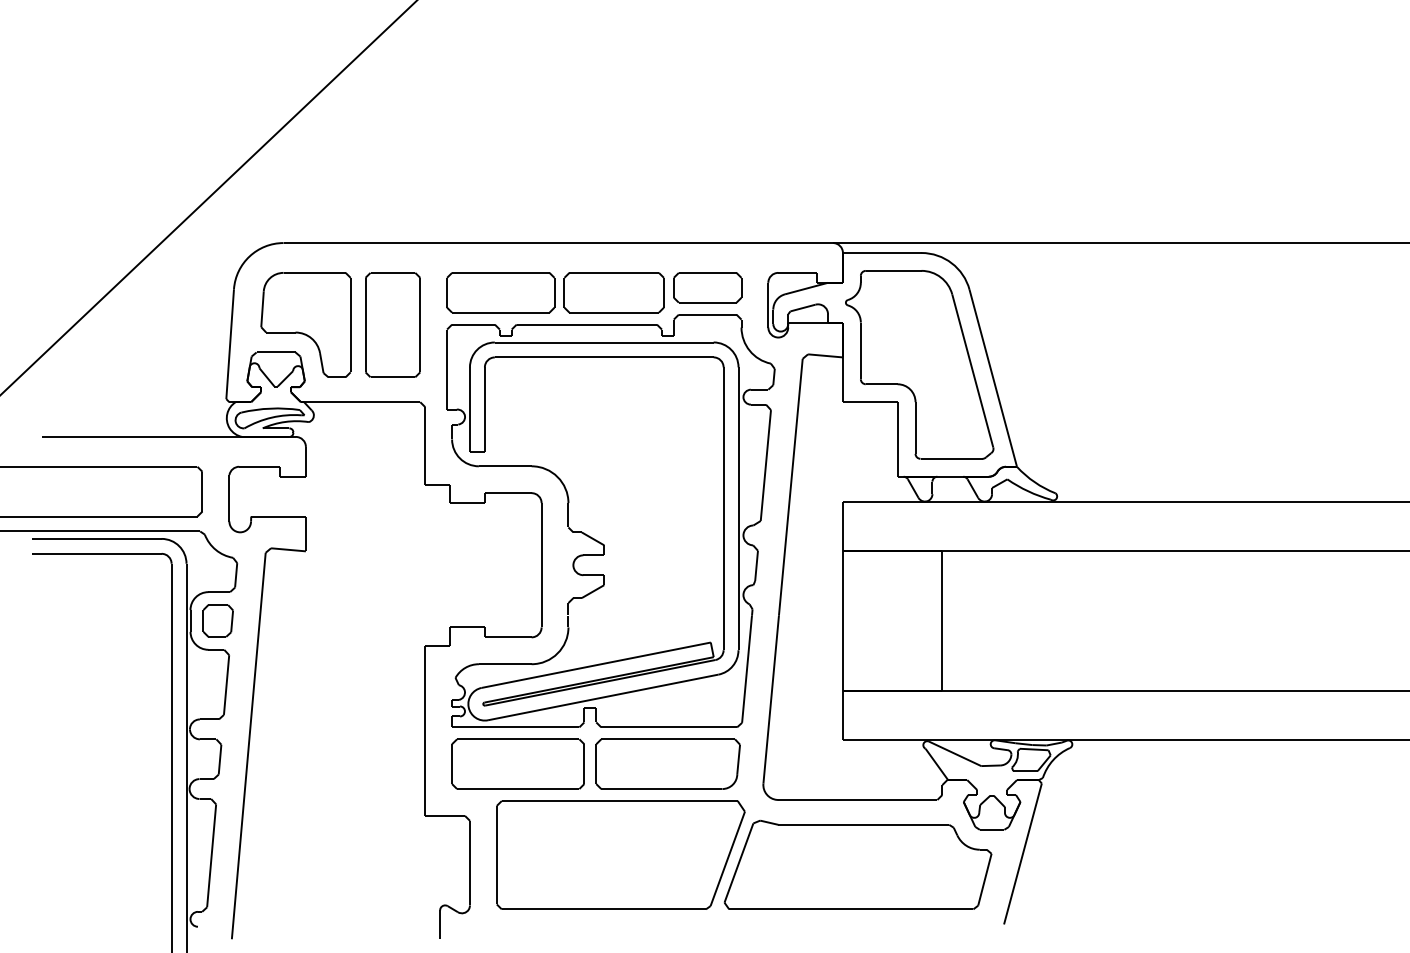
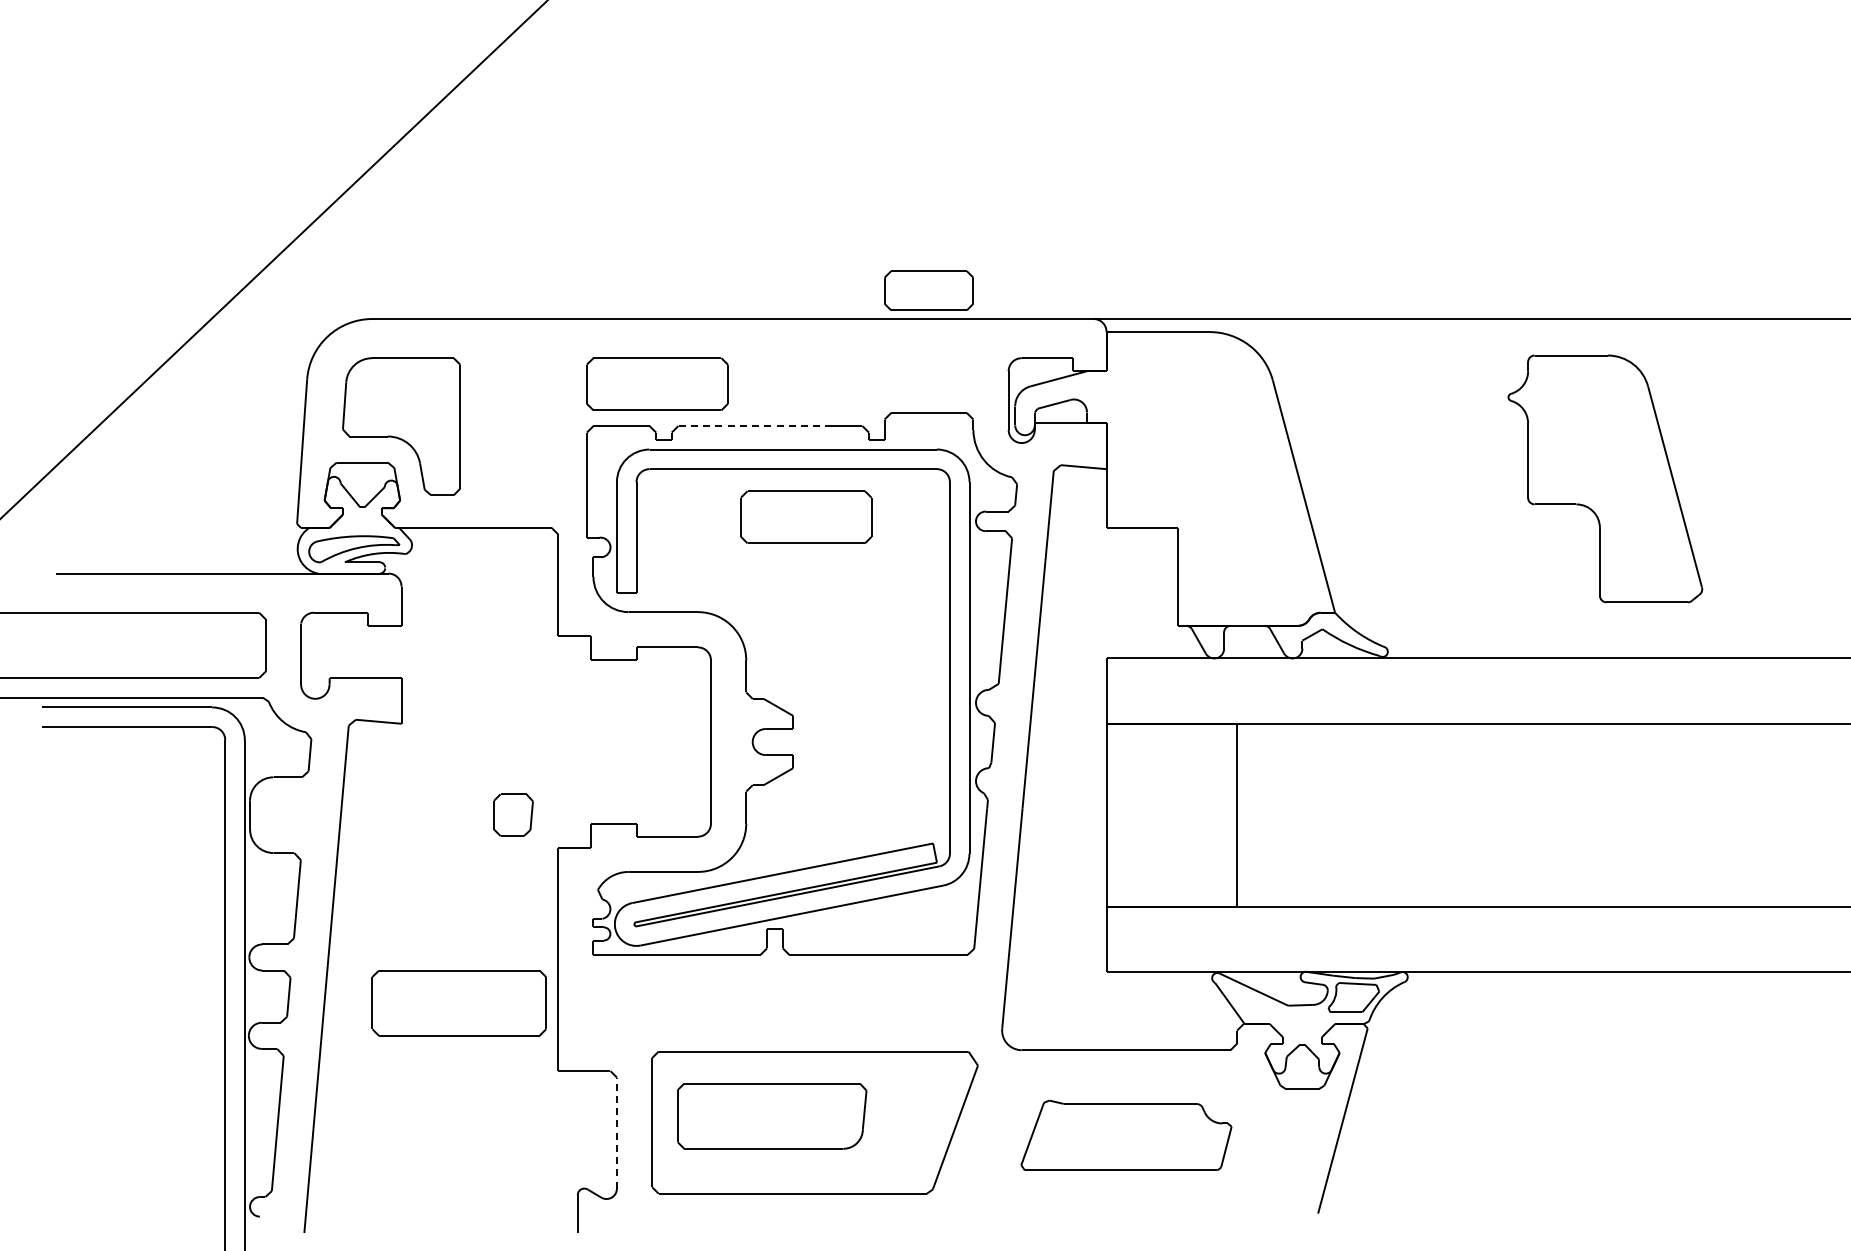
part: (707, 287) -> (928, 290), moved
part: (614, 292) -> (806, 516), moved
part: (392, 324) -> (515, 426), removed
line: (574, 324) -> (754, 426), solid -> dashed
part: (919, 364) -> (1605, 478), moved
part: (218, 620) -> (513, 814), moved
part: (517, 764) -> (458, 1003), moved
part: (668, 764) -> (772, 1116), moved
line: (469, 862) -> (616, 1132), solid -> dashed
part: (858, 864) -> (1126, 1135), size x0.6

